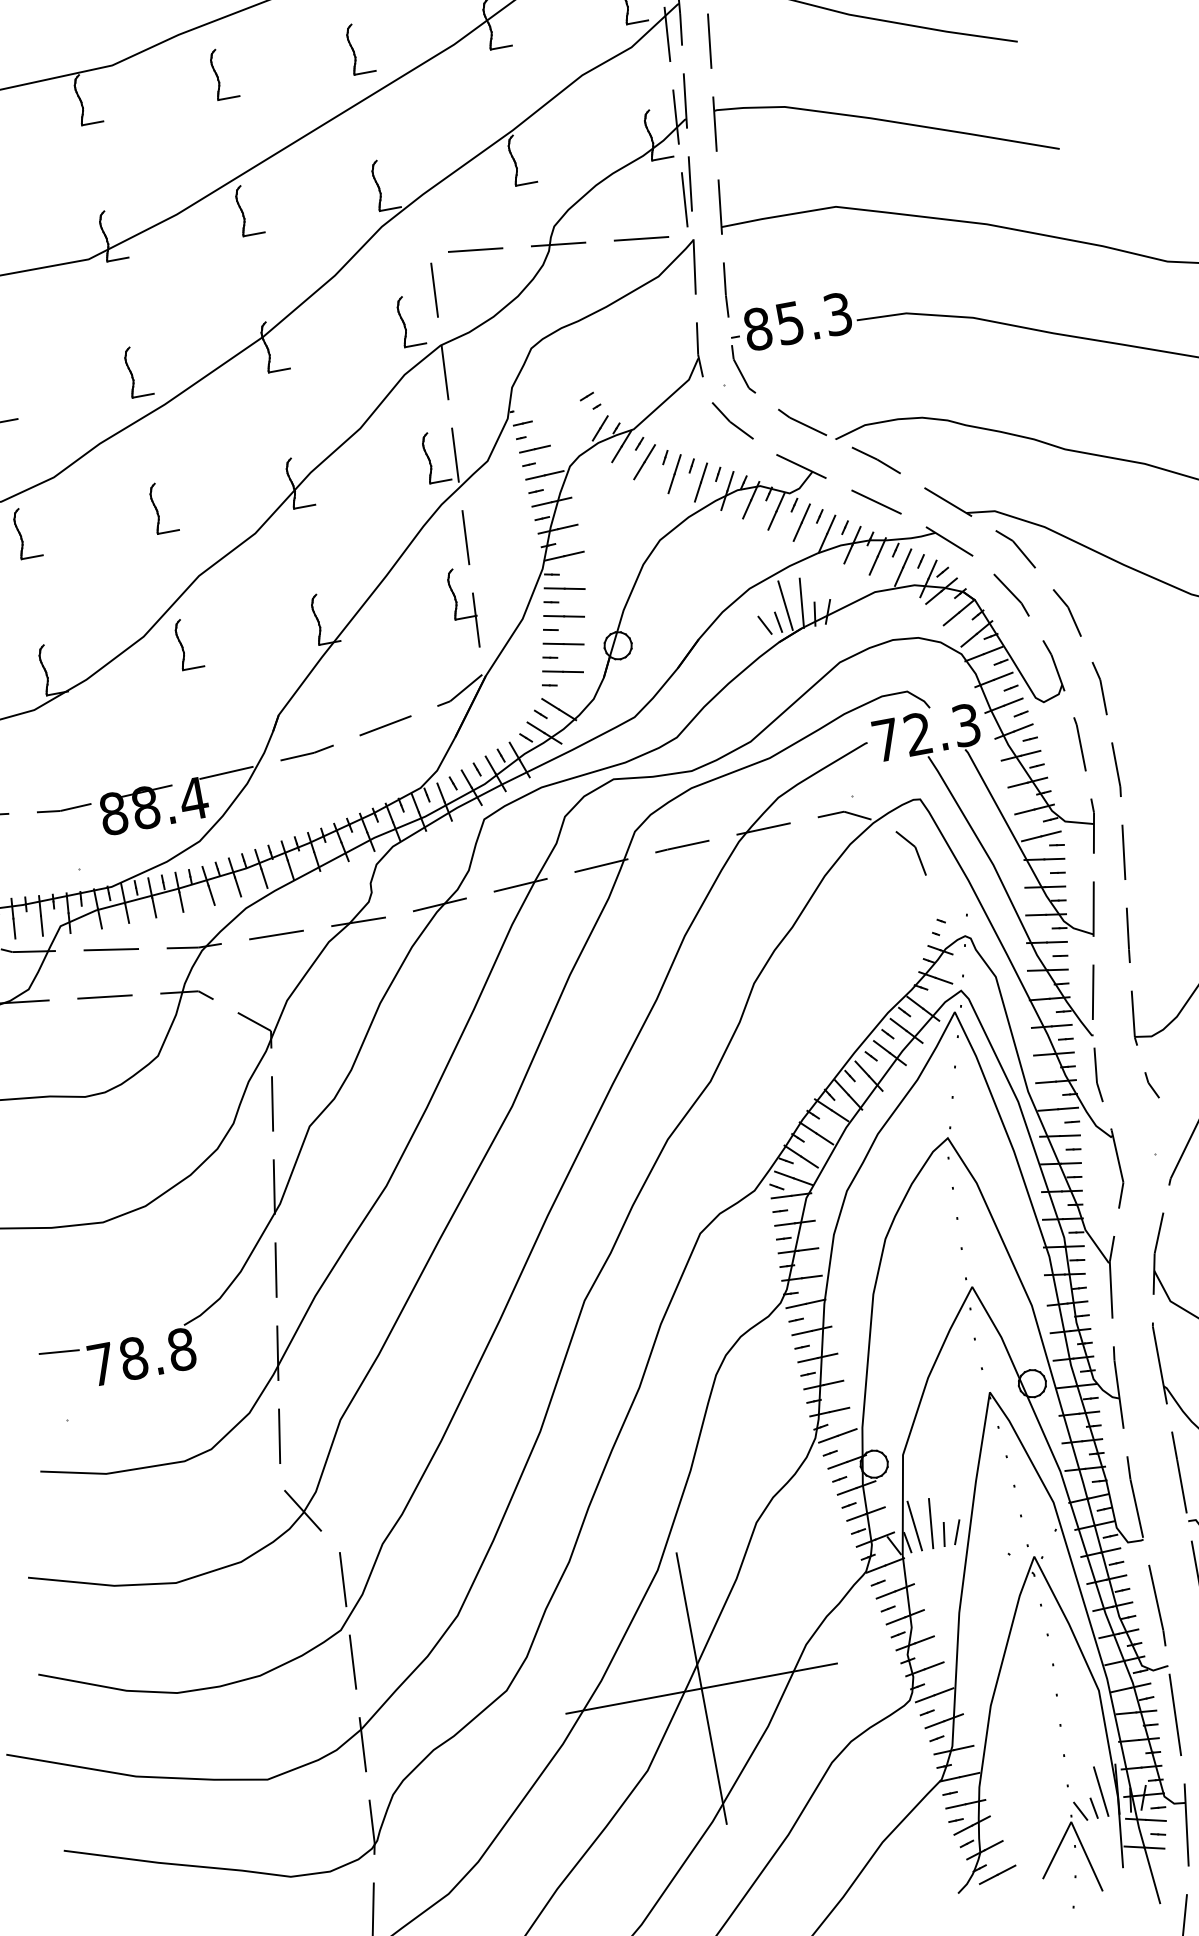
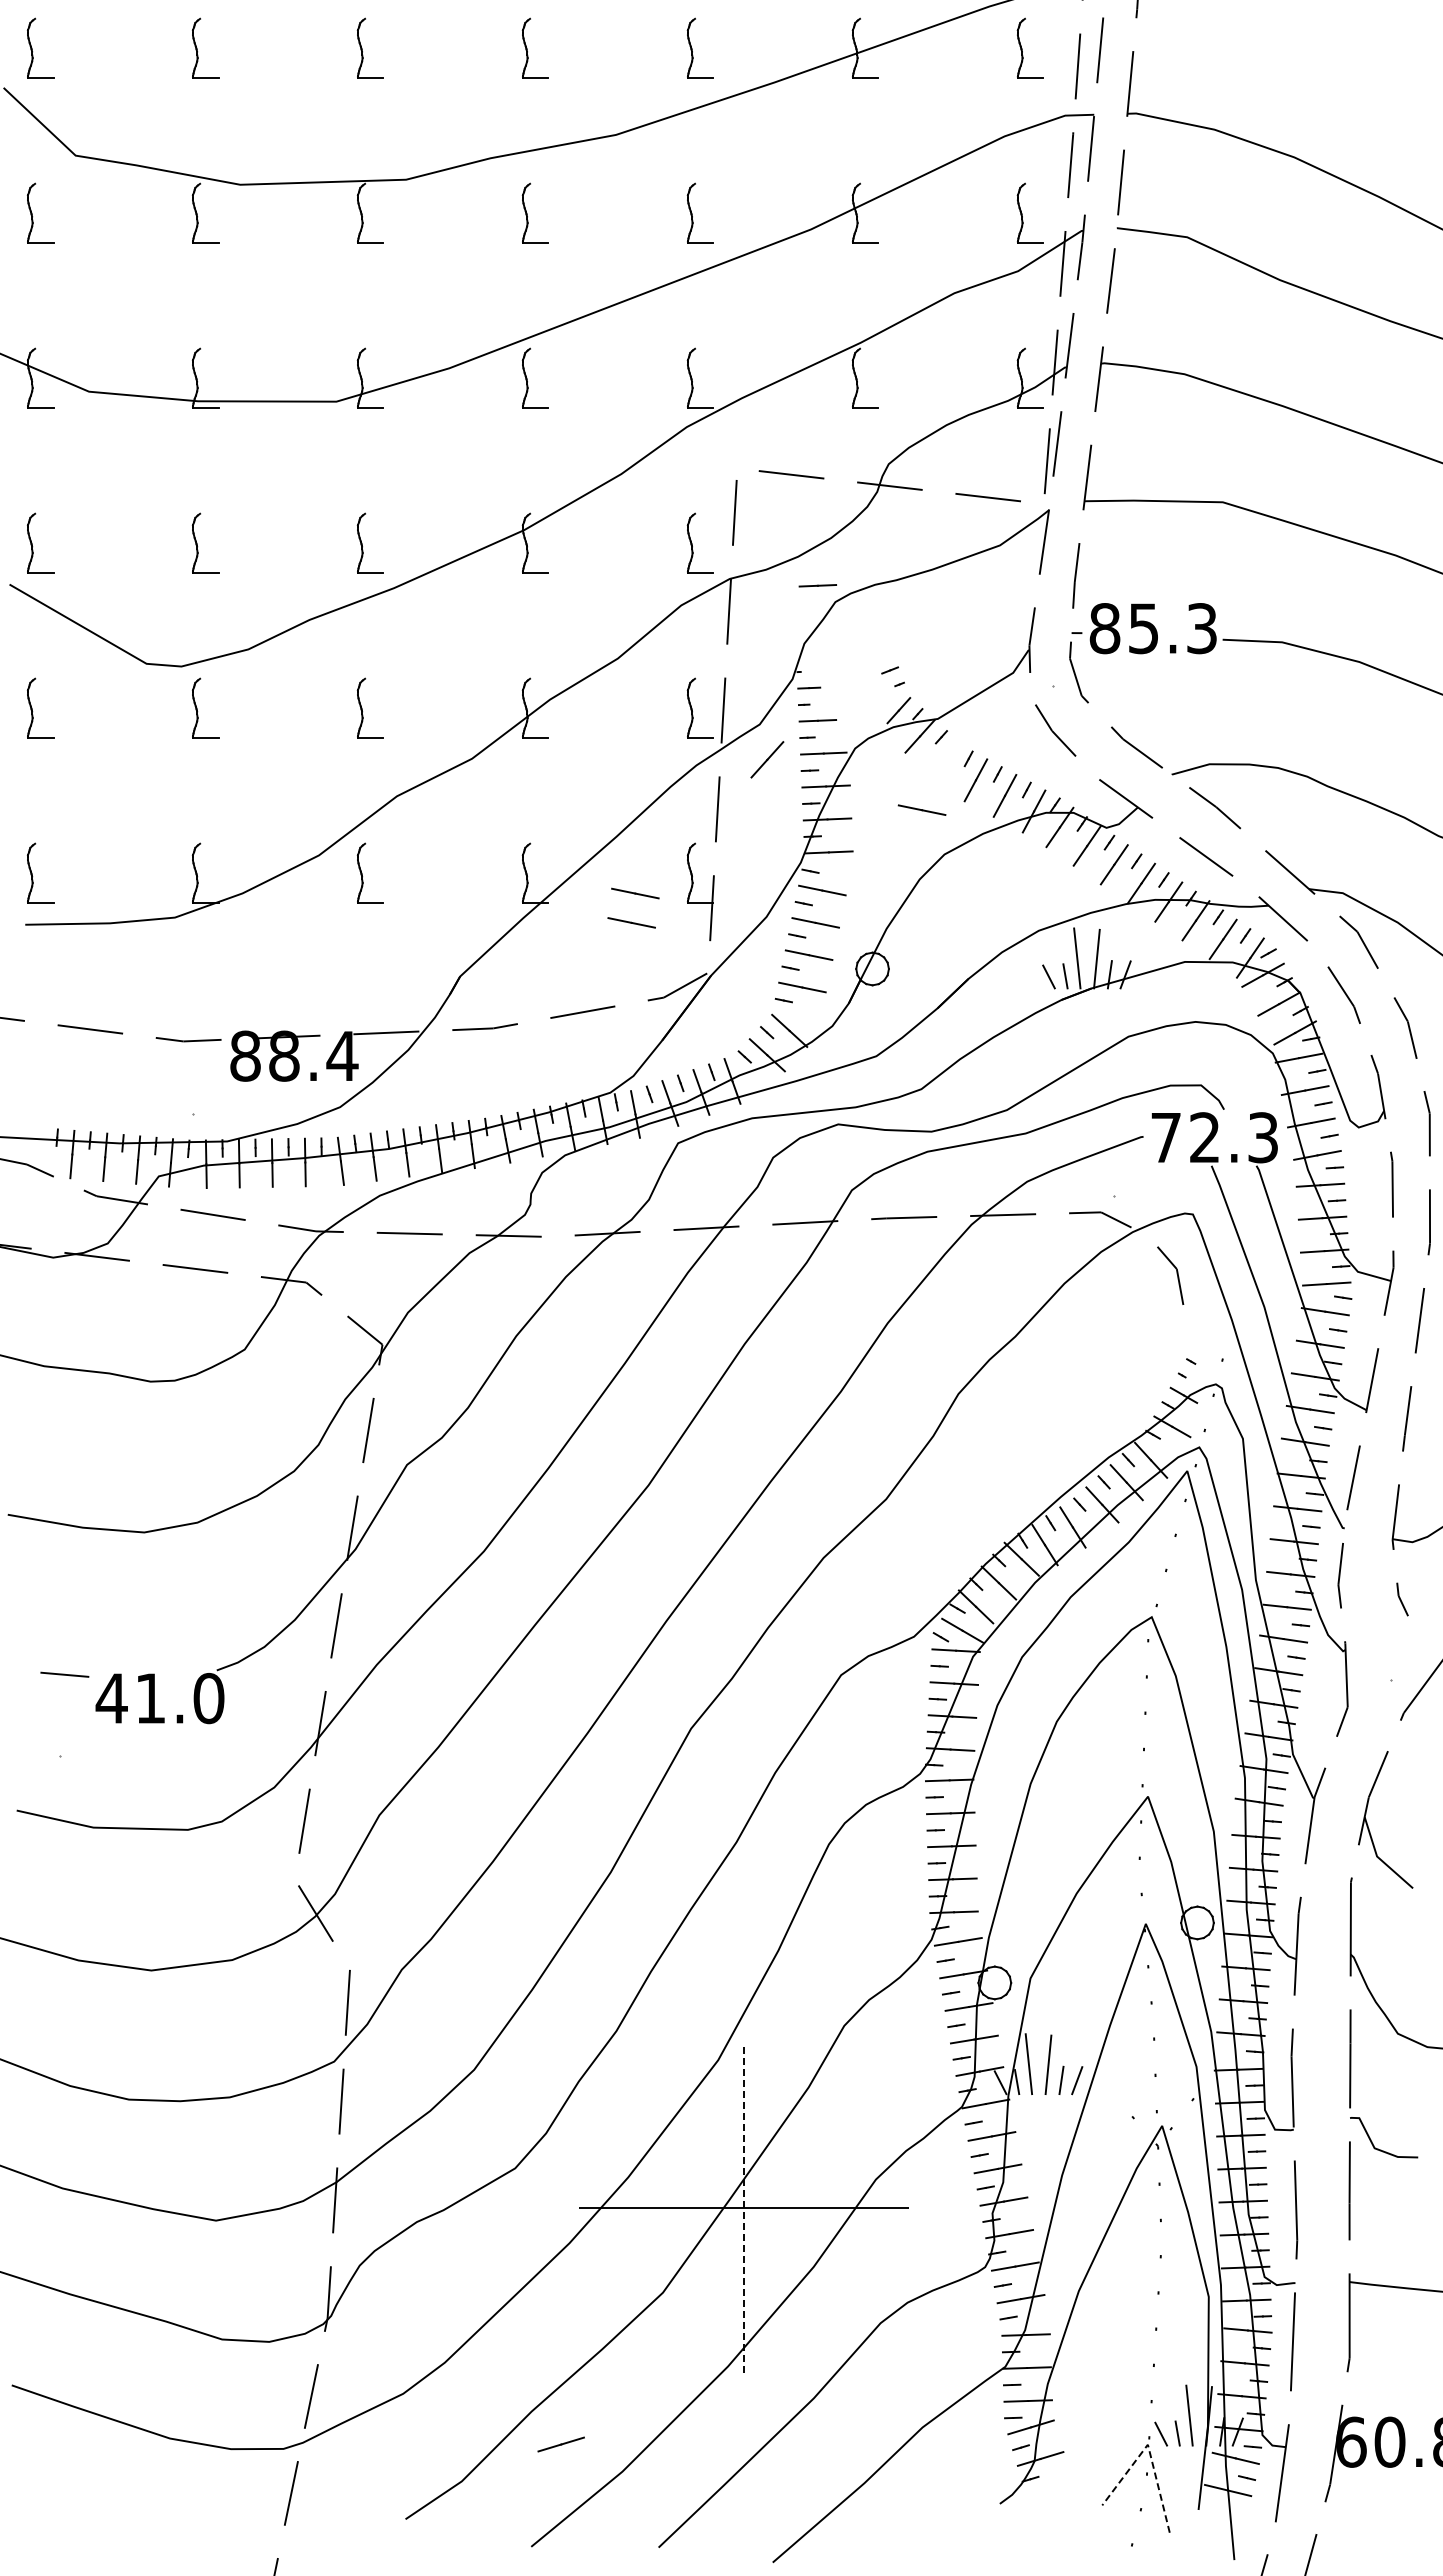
line: (513, 337) -> (817, 585), added
line: (644, 461) -> (767, 759), moved
line: (634, 506) -> (921, 809), added
line: (410, 619) -> (635, 893), added
line: (411, 644) -> (631, 922), added
text: (141, 1357) -> (159, 1698), 78.8 -> 41.0
line: (702, 1688) -> (744, 2208), solid -> dashed
line: (1073, 1827) -> (1149, 2451), solid -> dashed
line: (997, 1874) -> (560, 2444), moved

